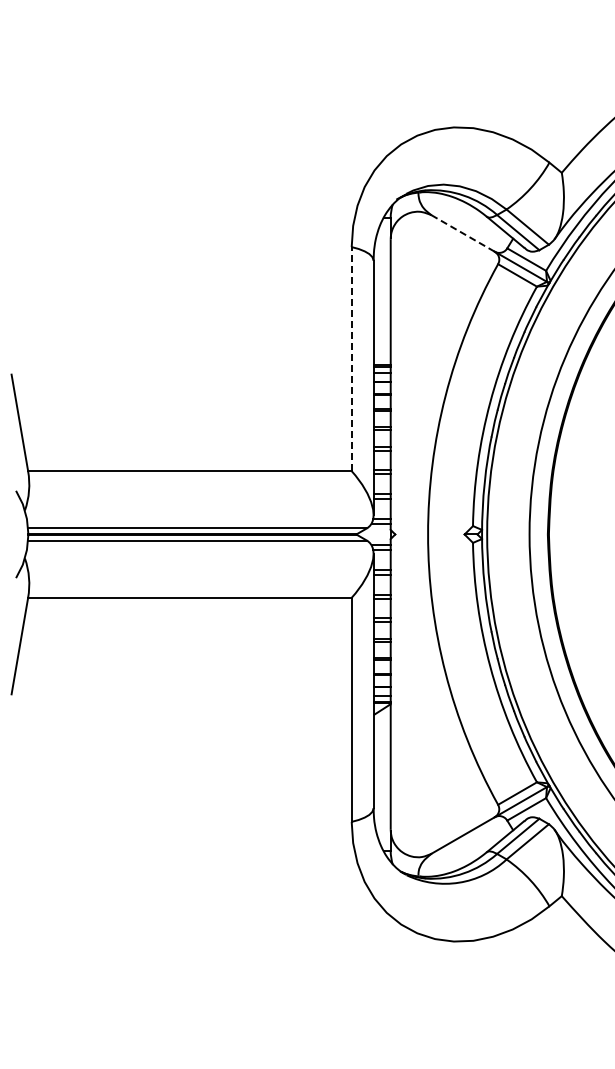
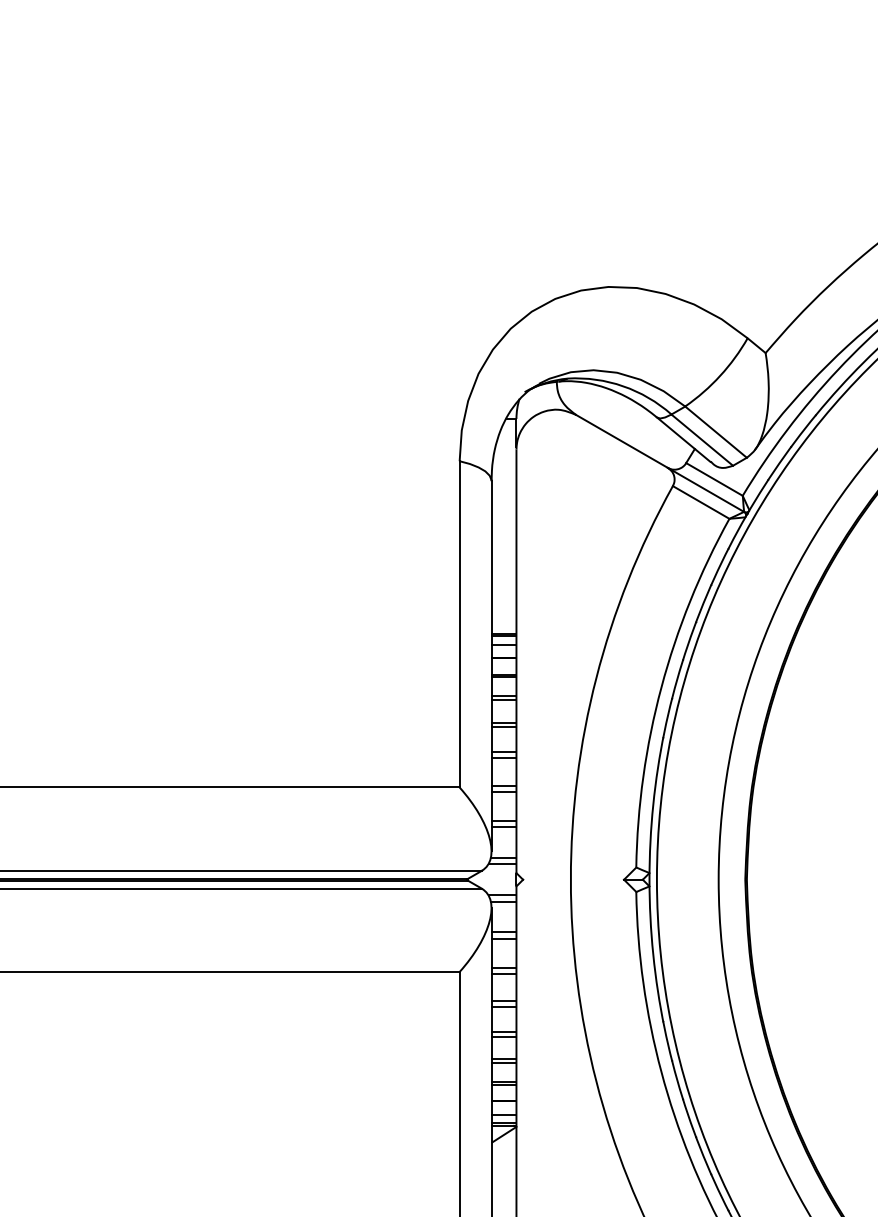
line: (462, 233) -> (621, 441), dashed -> solid
line: (351, 359) -> (459, 624), dashed -> solid

